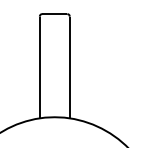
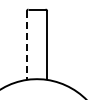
line: (39, 68) -> (26, 46), solid -> dashed

